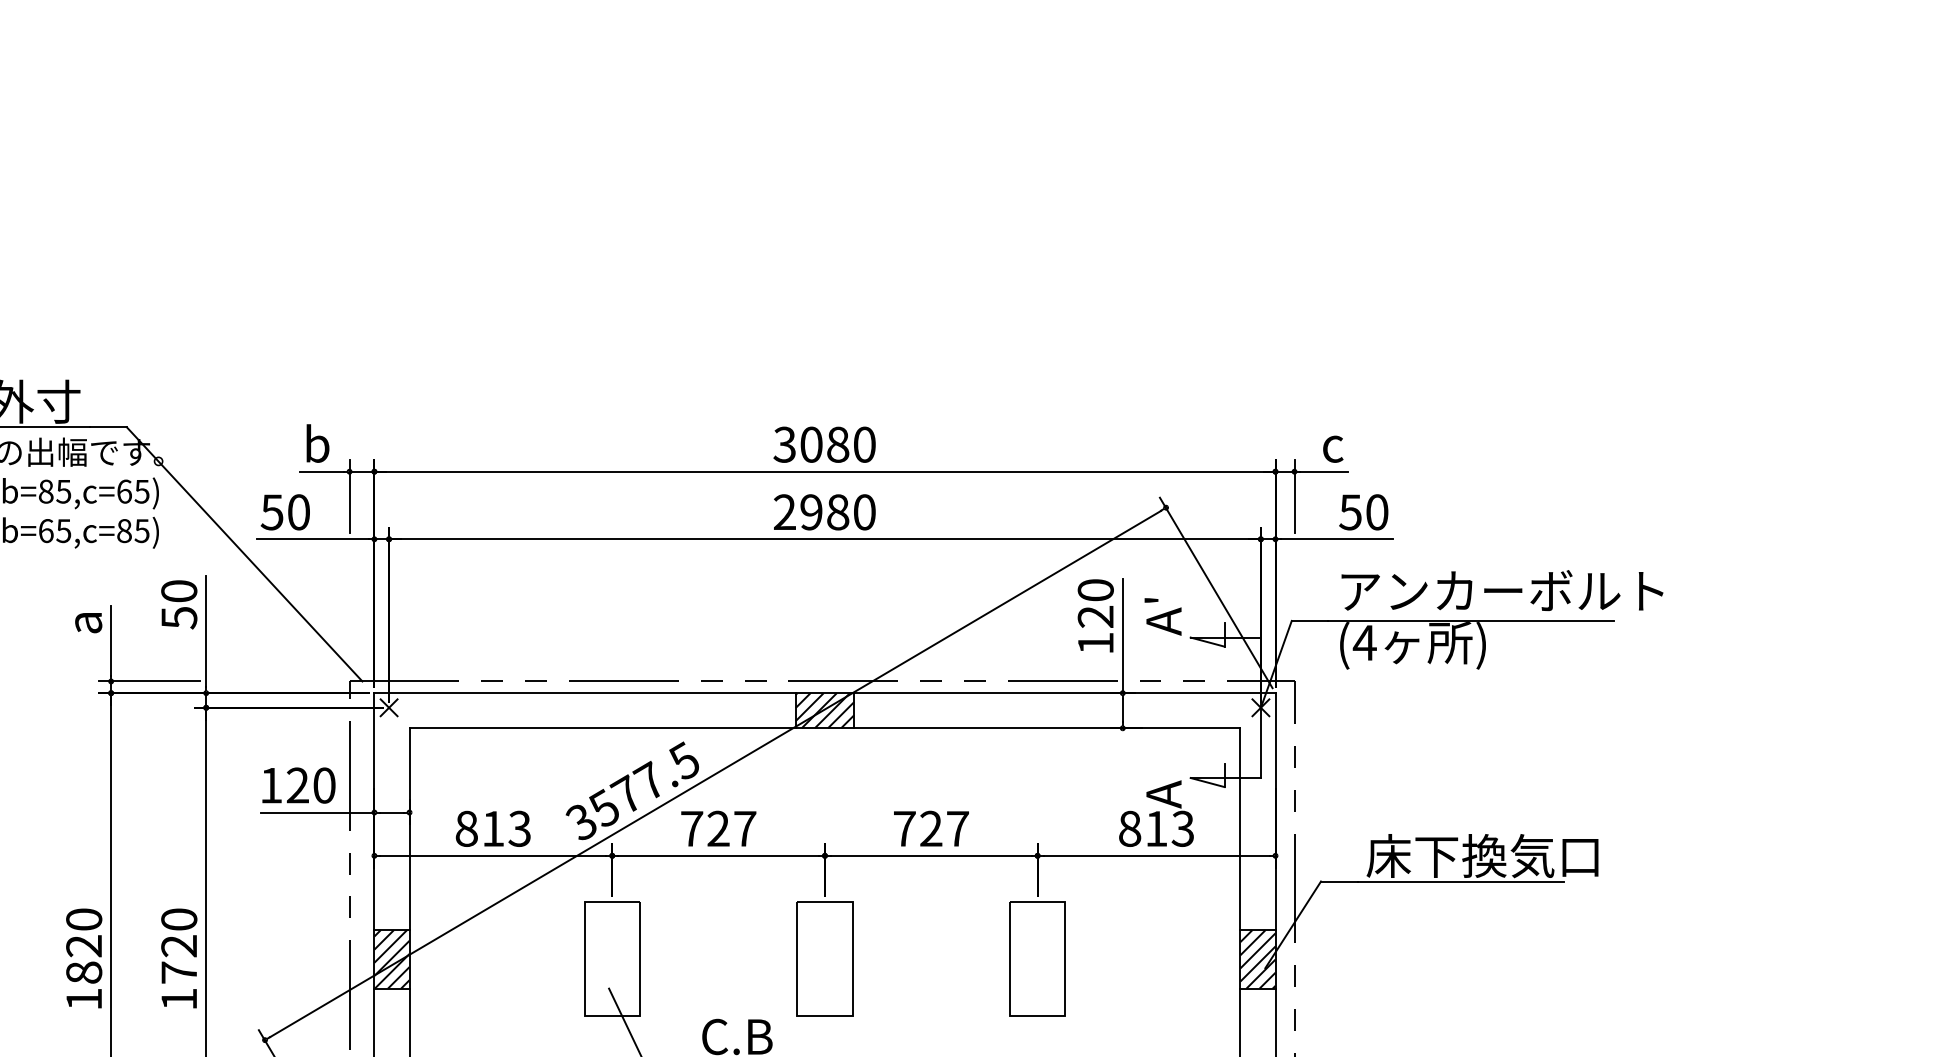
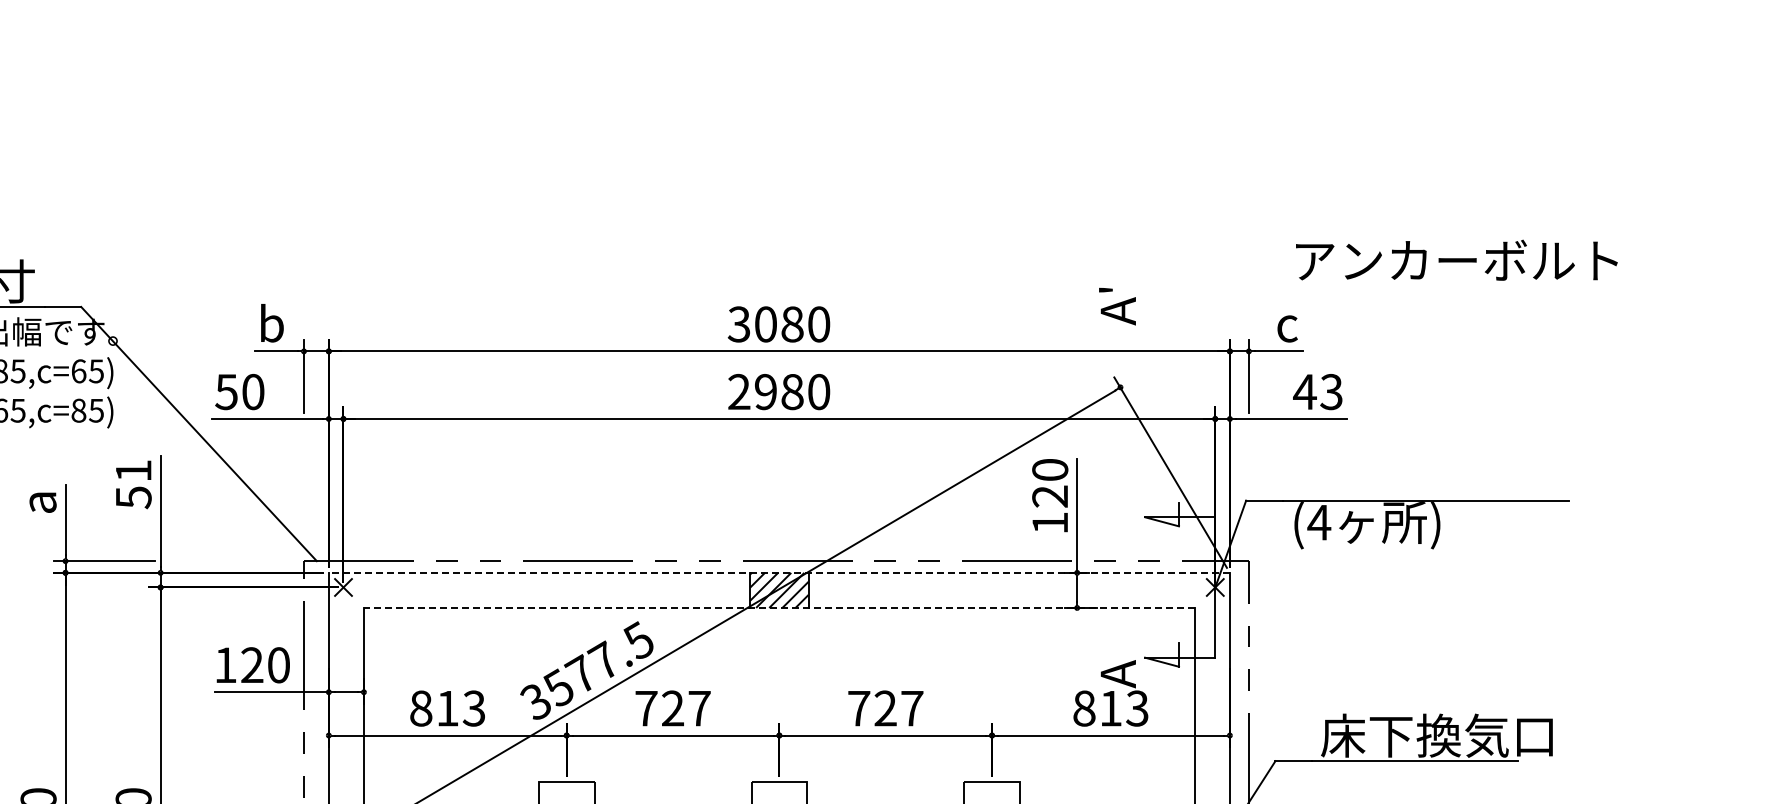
text: (1363, 512) -> (1317, 392), 50 -> 43
text: (1502, 590) -> (1456, 260), moved
text: (179, 591) -> (133, 471), 50 -> 51
text: (1162, 616) -> (1116, 306), moved
line: (825, 693) -> (779, 573), solid -> dashed
line: (824, 728) -> (778, 608), solid -> dashed

